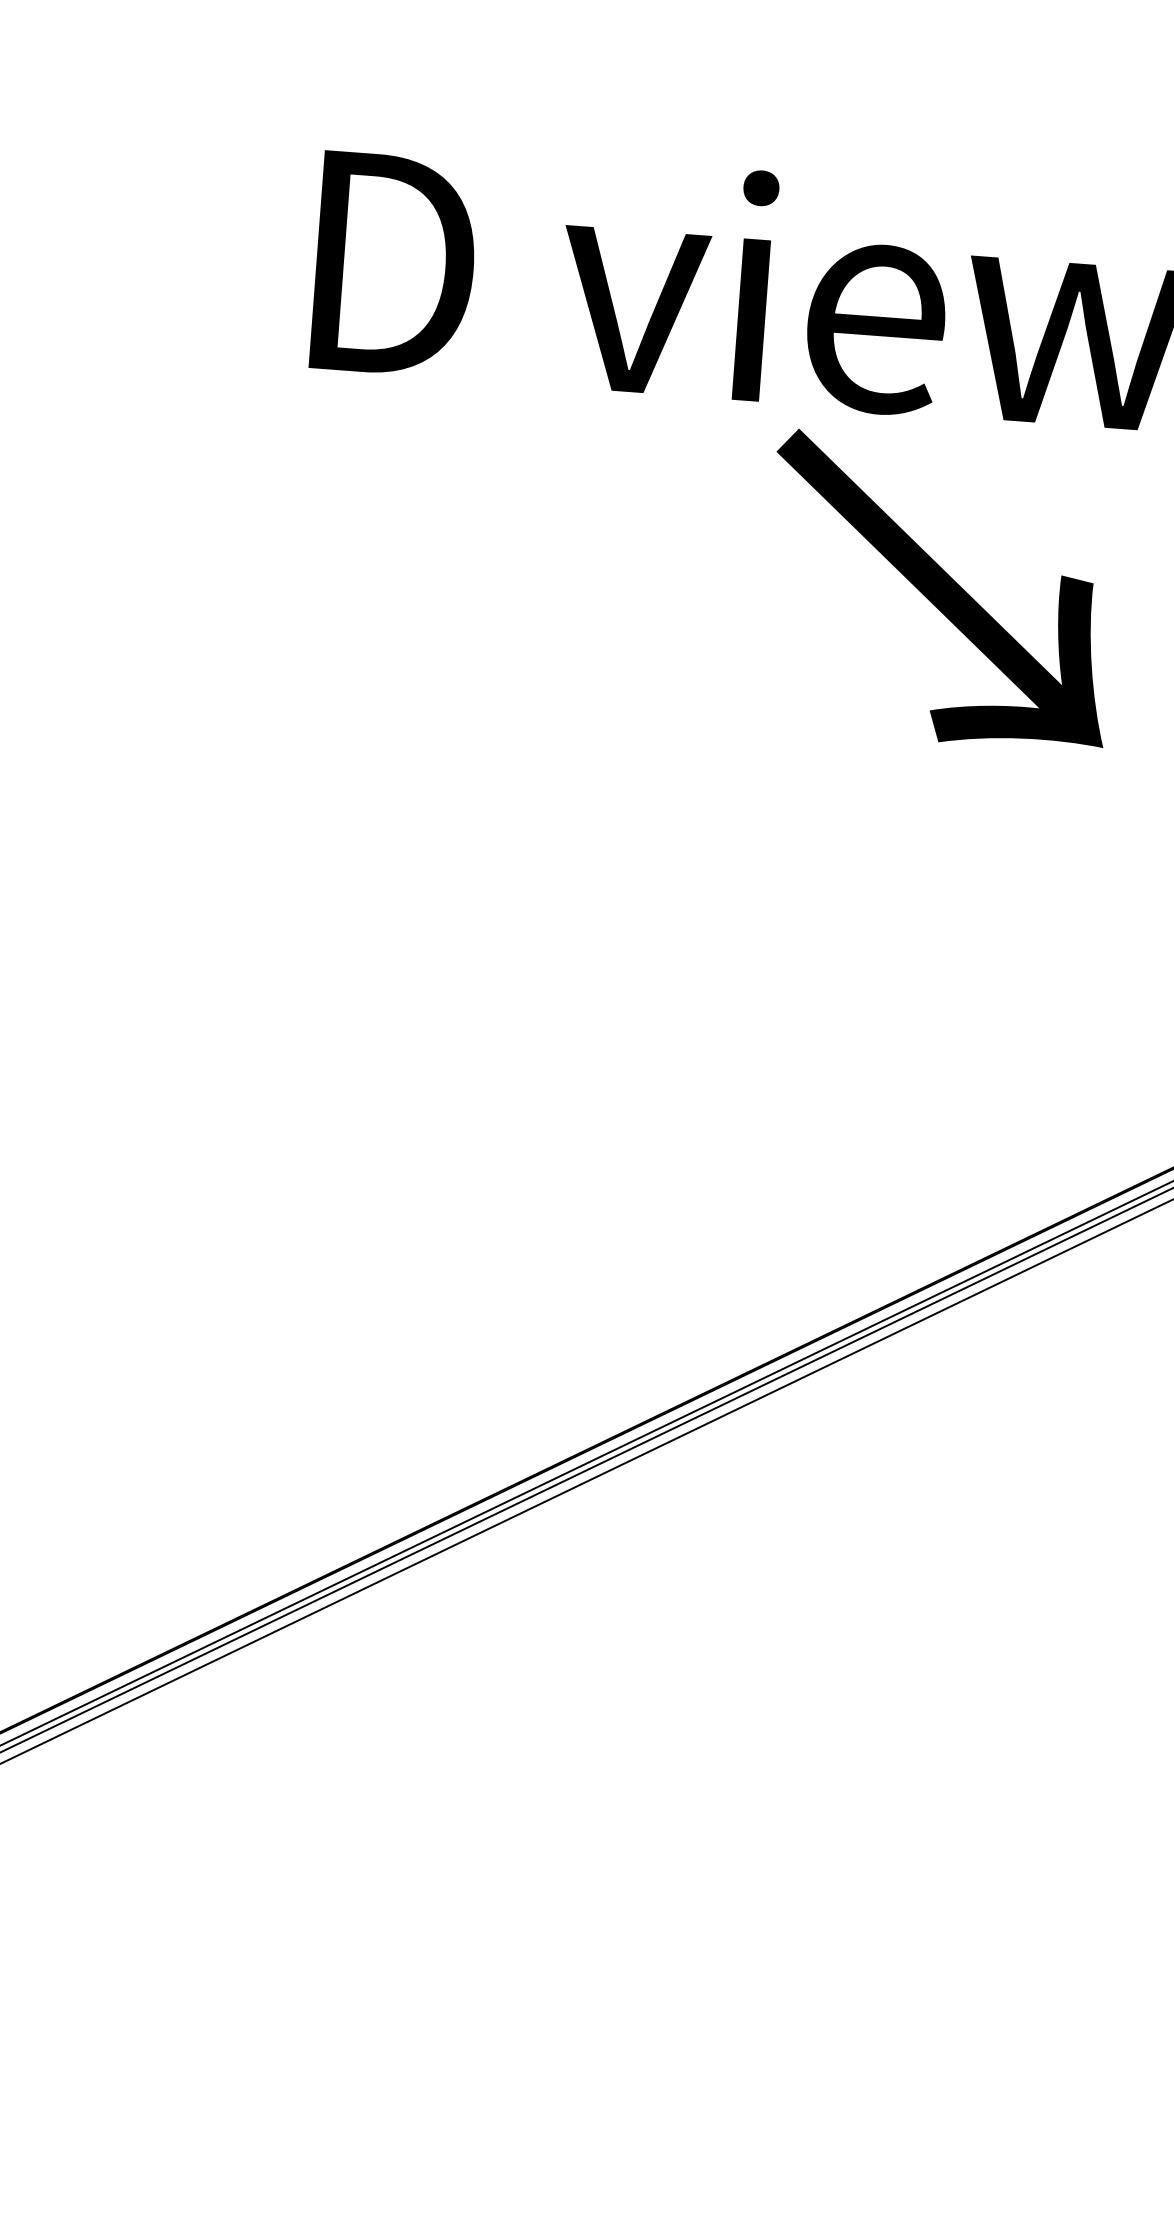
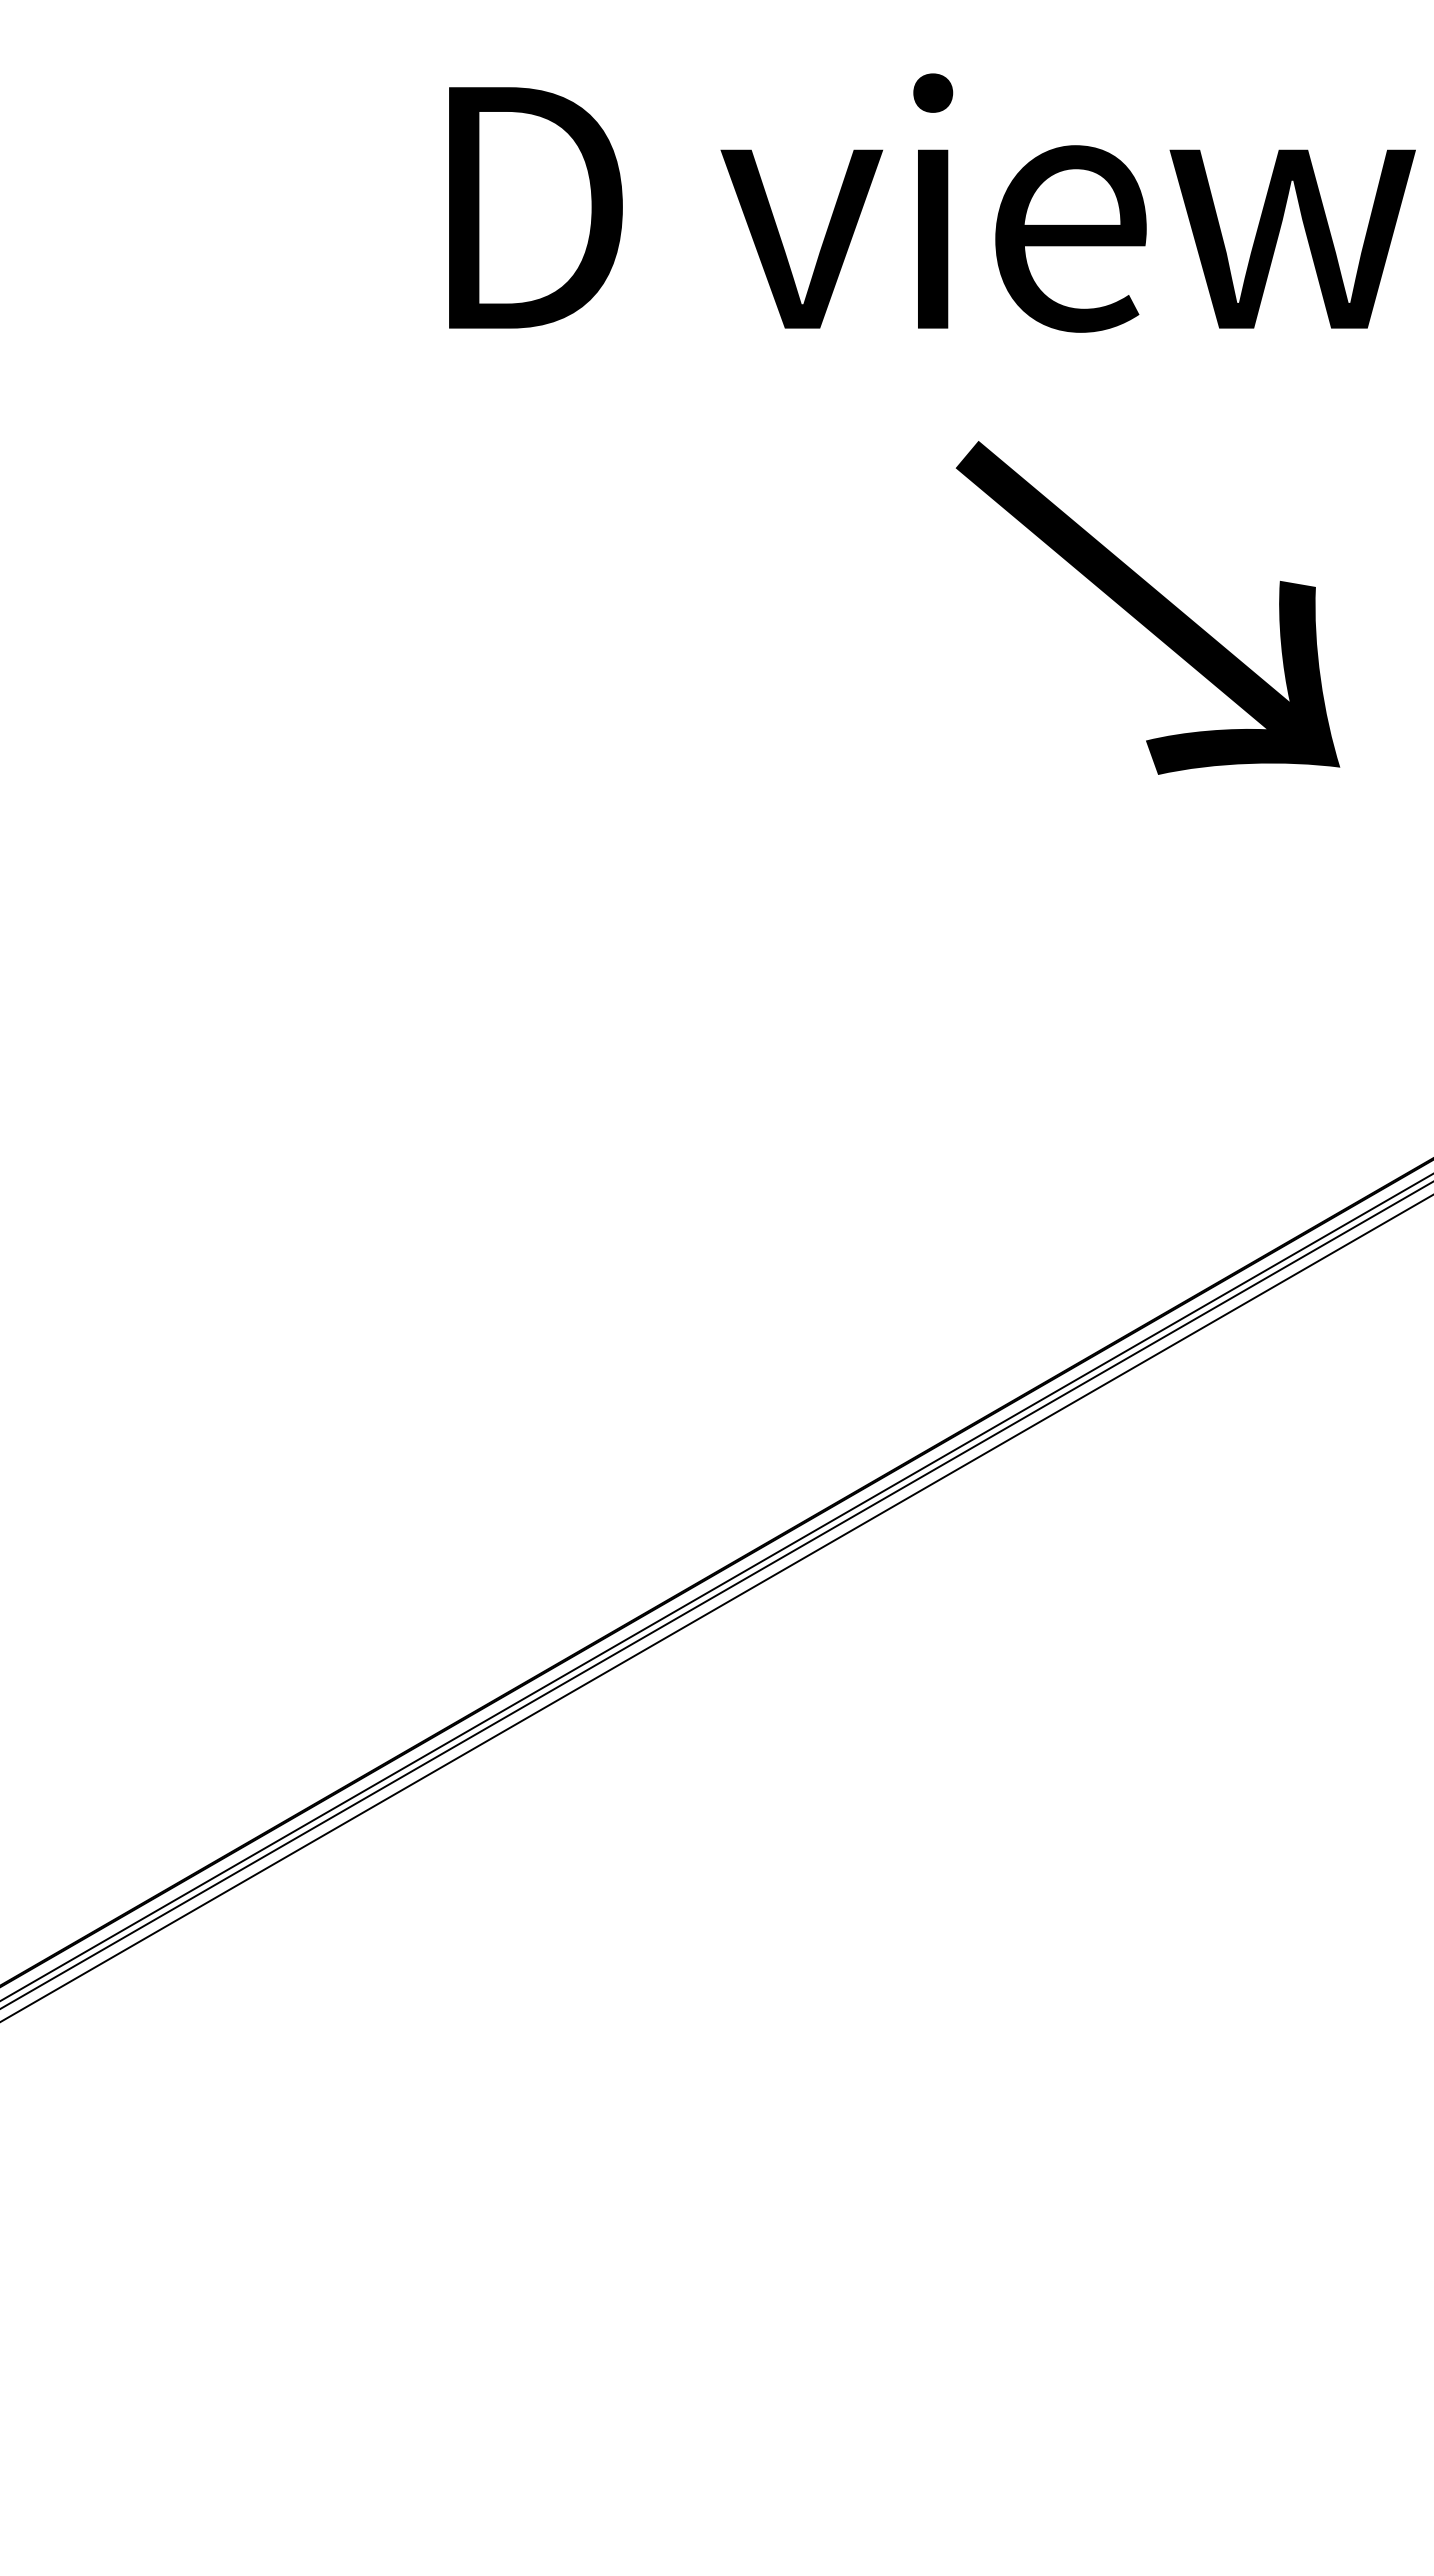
text: (940, 590) -> (1147, 607), moved

